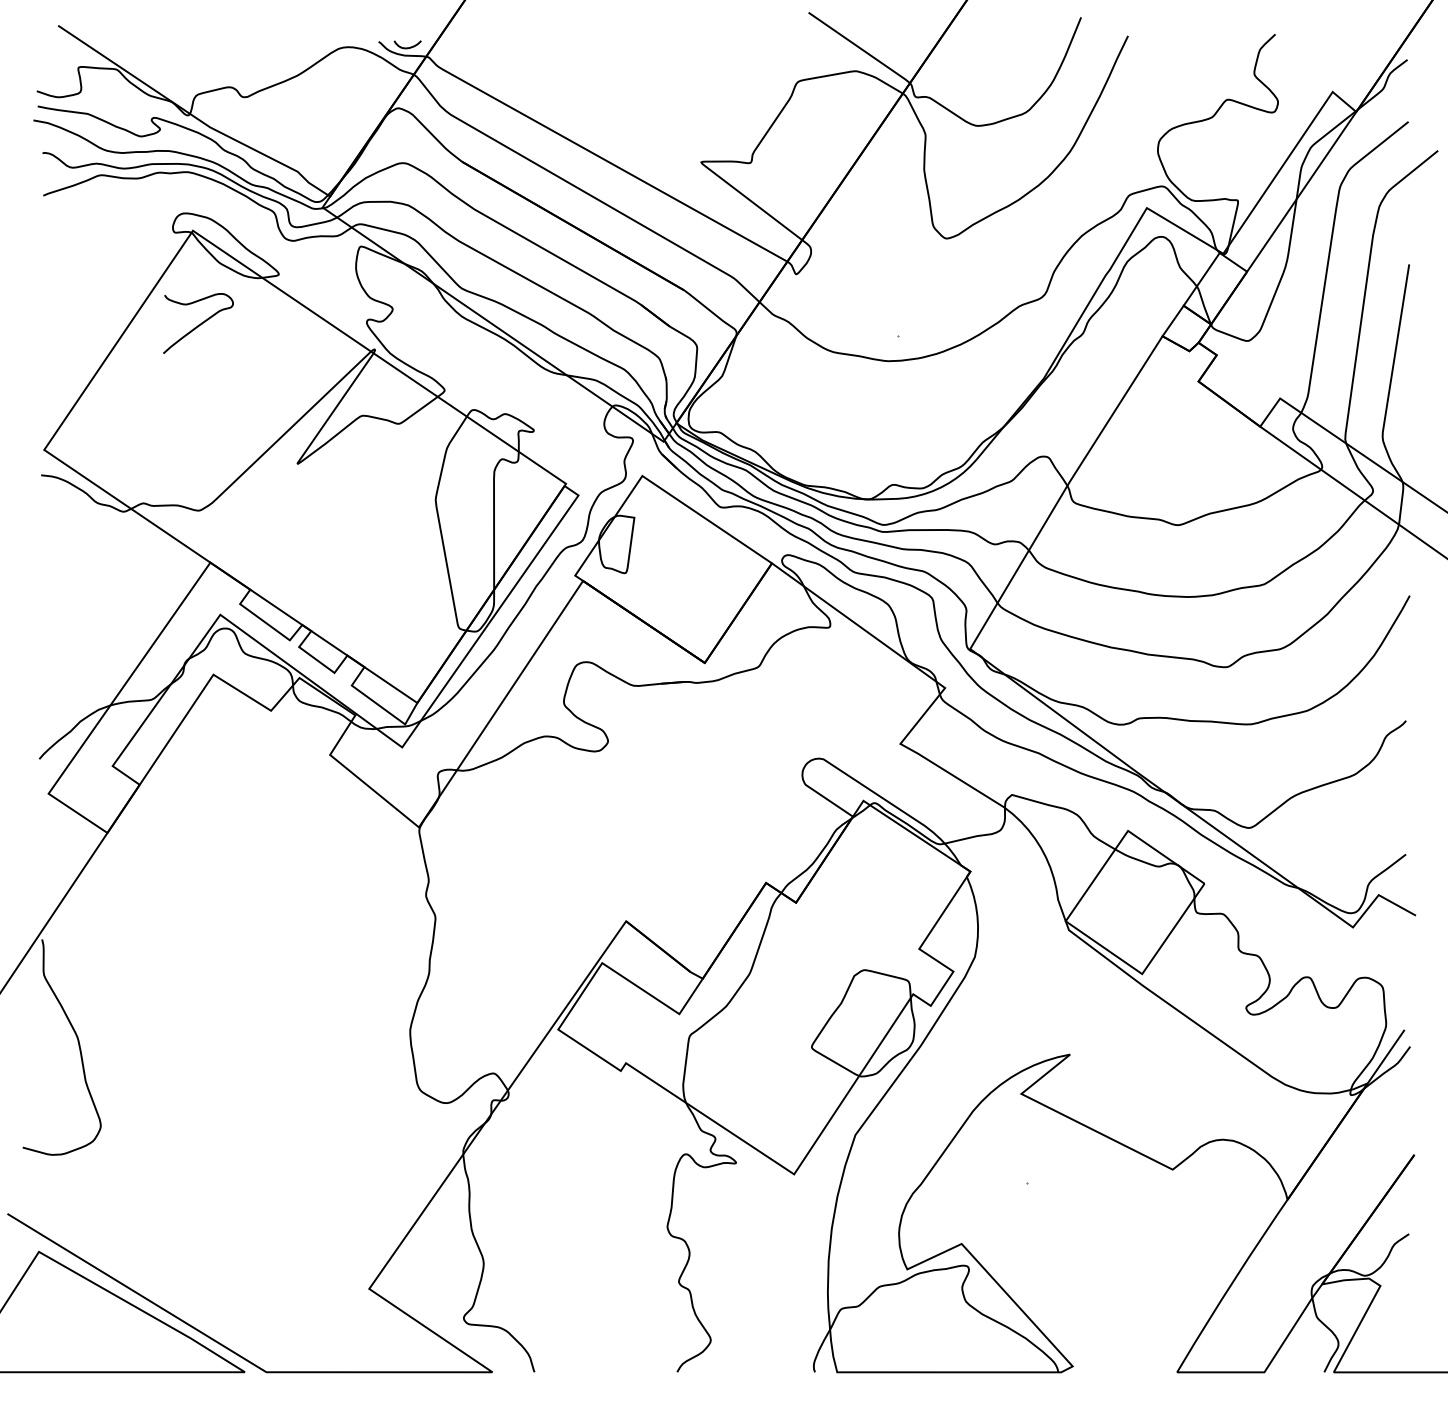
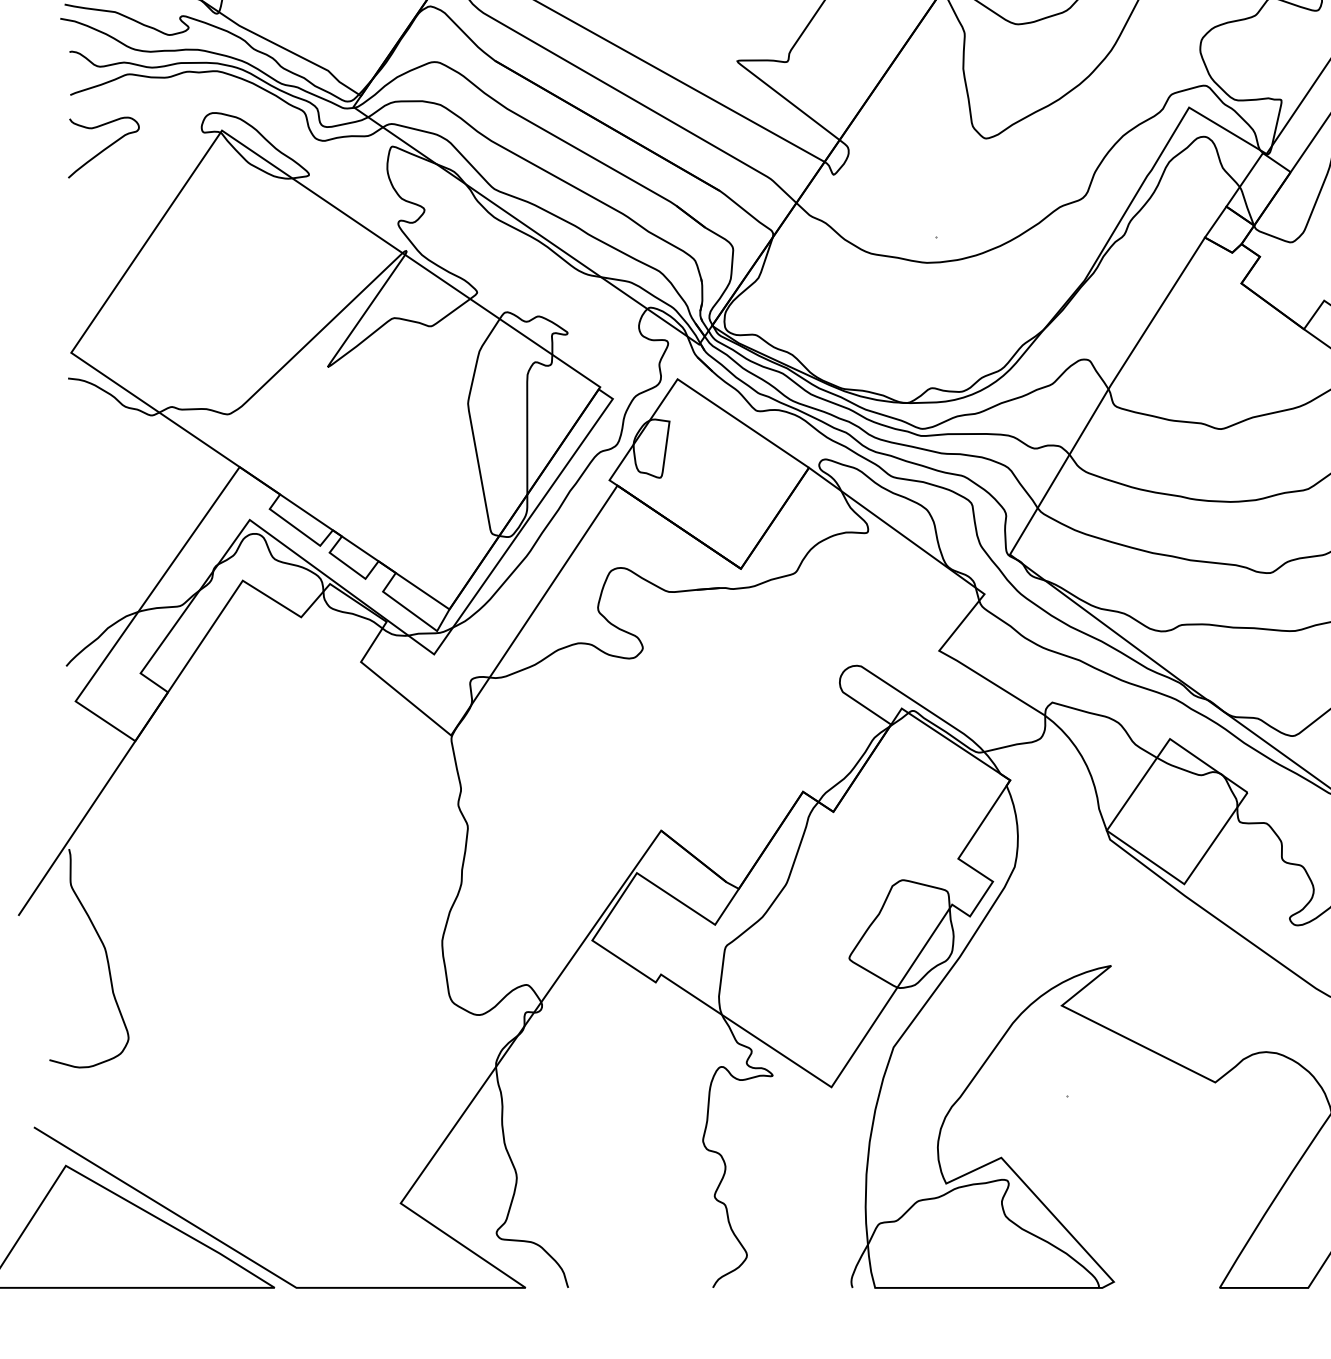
curve: (198, 324) -> (103, 148), moved

